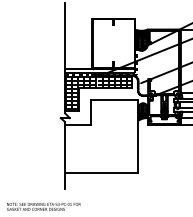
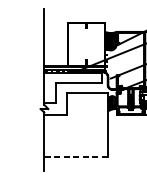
hatch: (98, 93) -> (73, 87), removed
line: (101, 172) -> (76, 156), solid -> dashed

